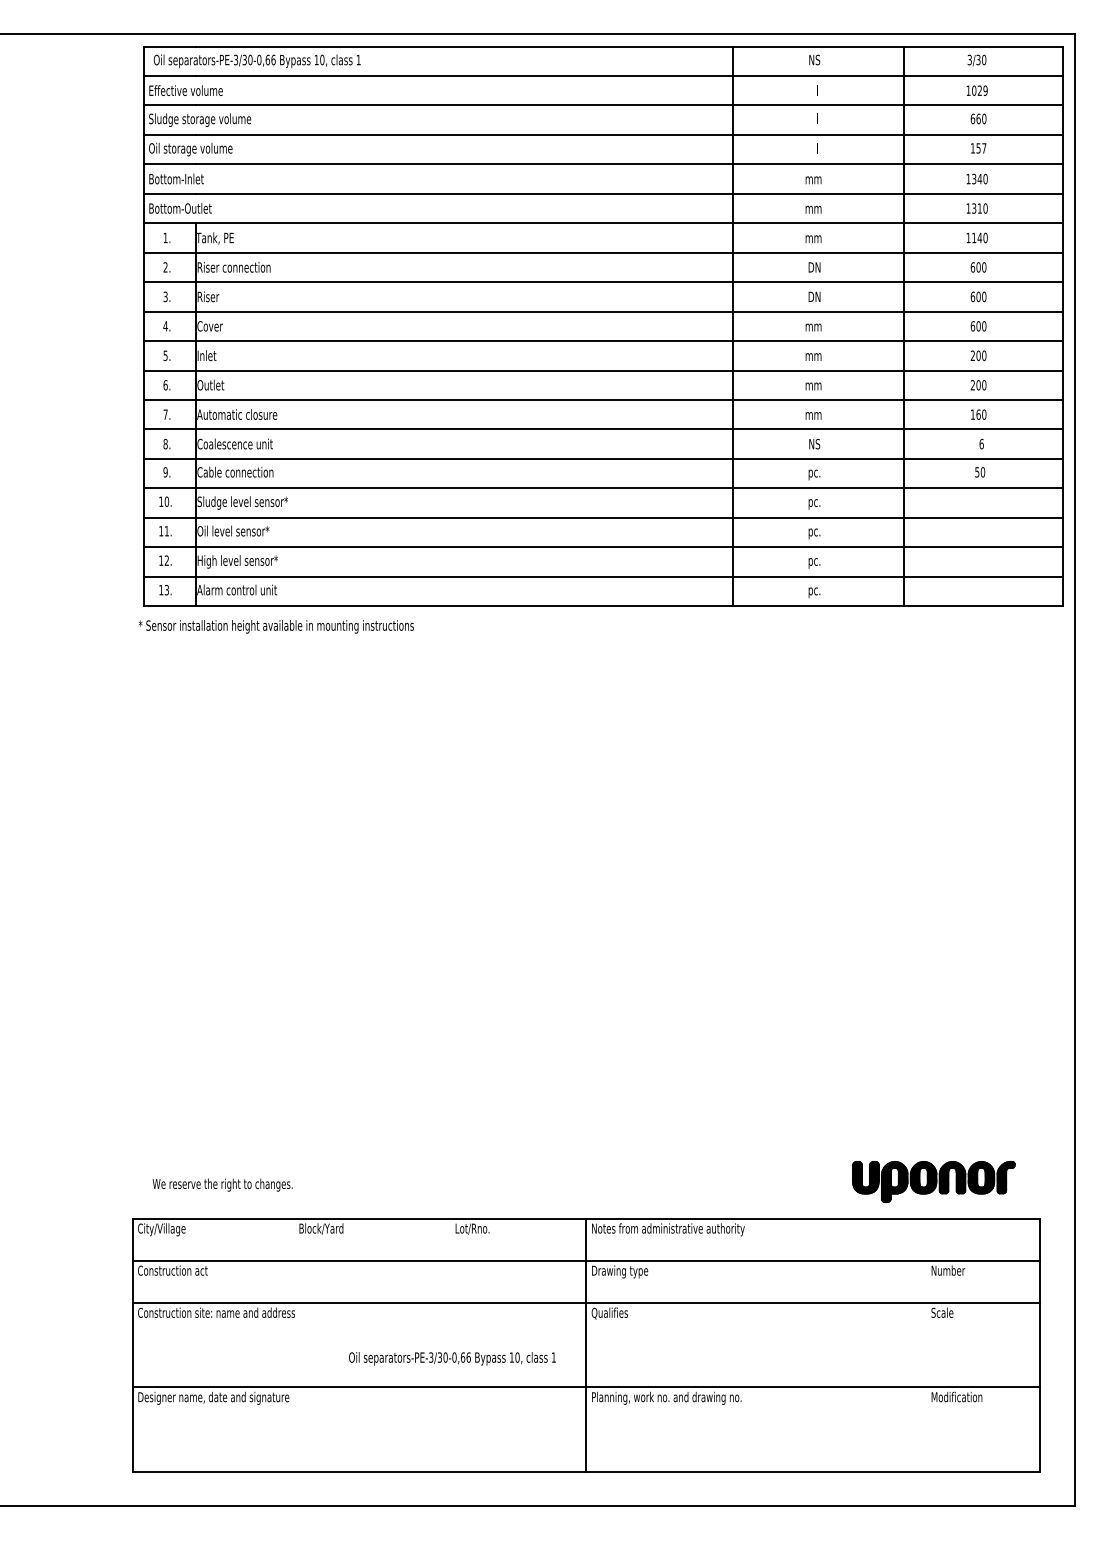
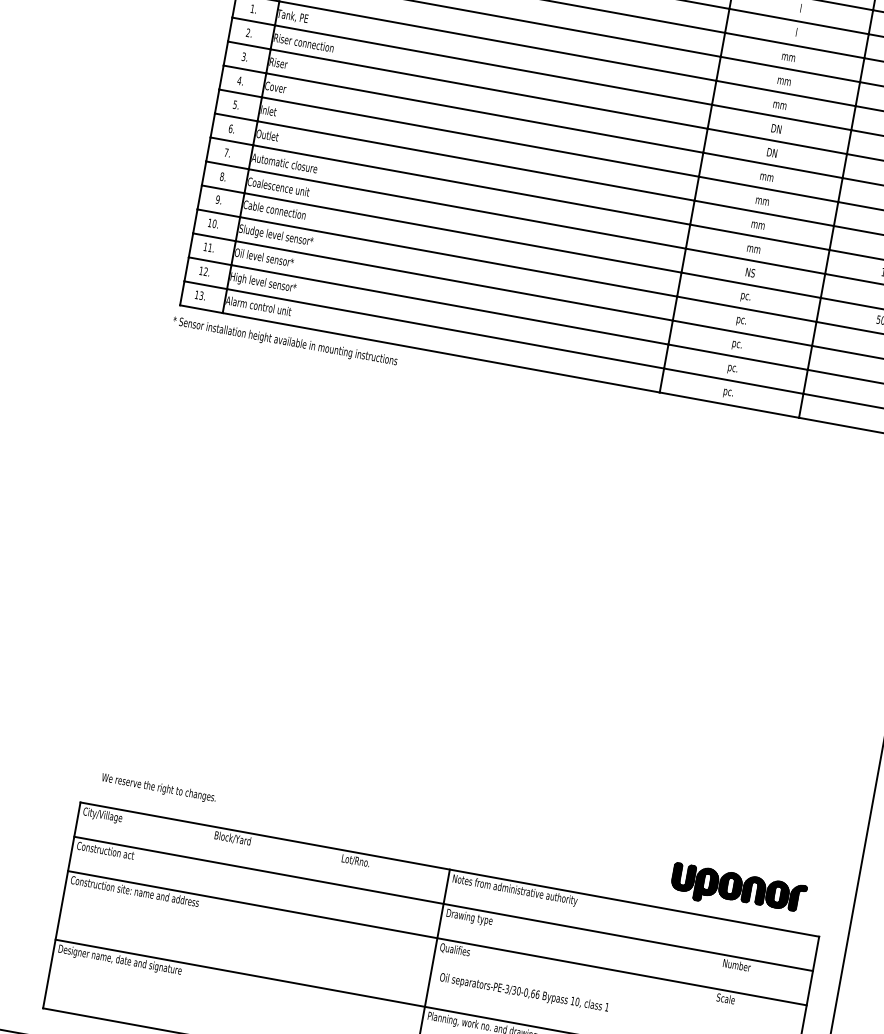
text: (452, 1358) -> (524, 993), moved

